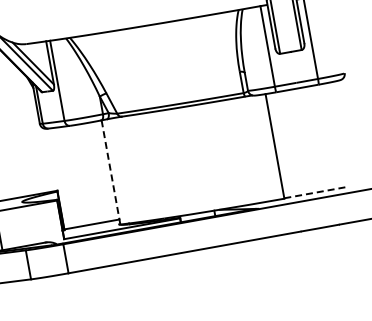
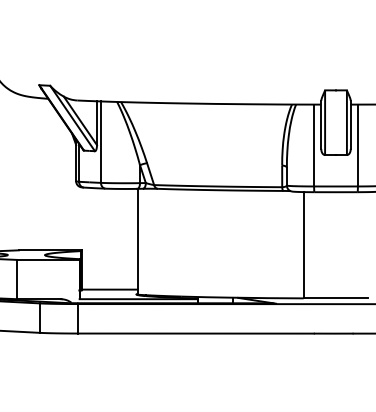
line: (110, 172) -> (137, 241), dashed -> solid
line: (316, 192) -> (336, 297), dashed -> solid

